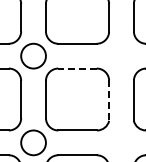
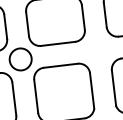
line: (77, 68) -> (60, 65), dashed -> solid
line: (109, 101) -> (92, 91), dashed -> solid

